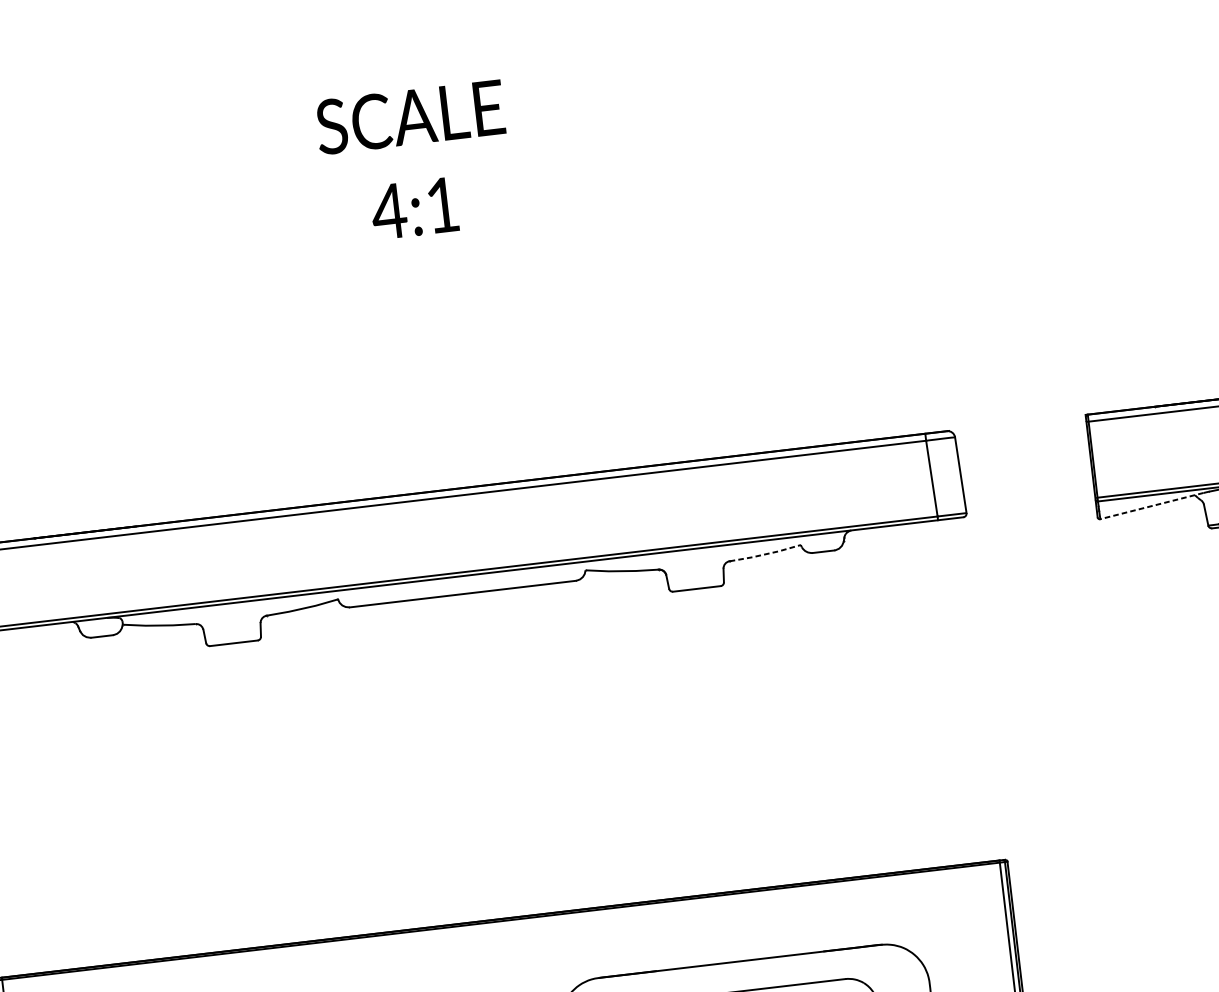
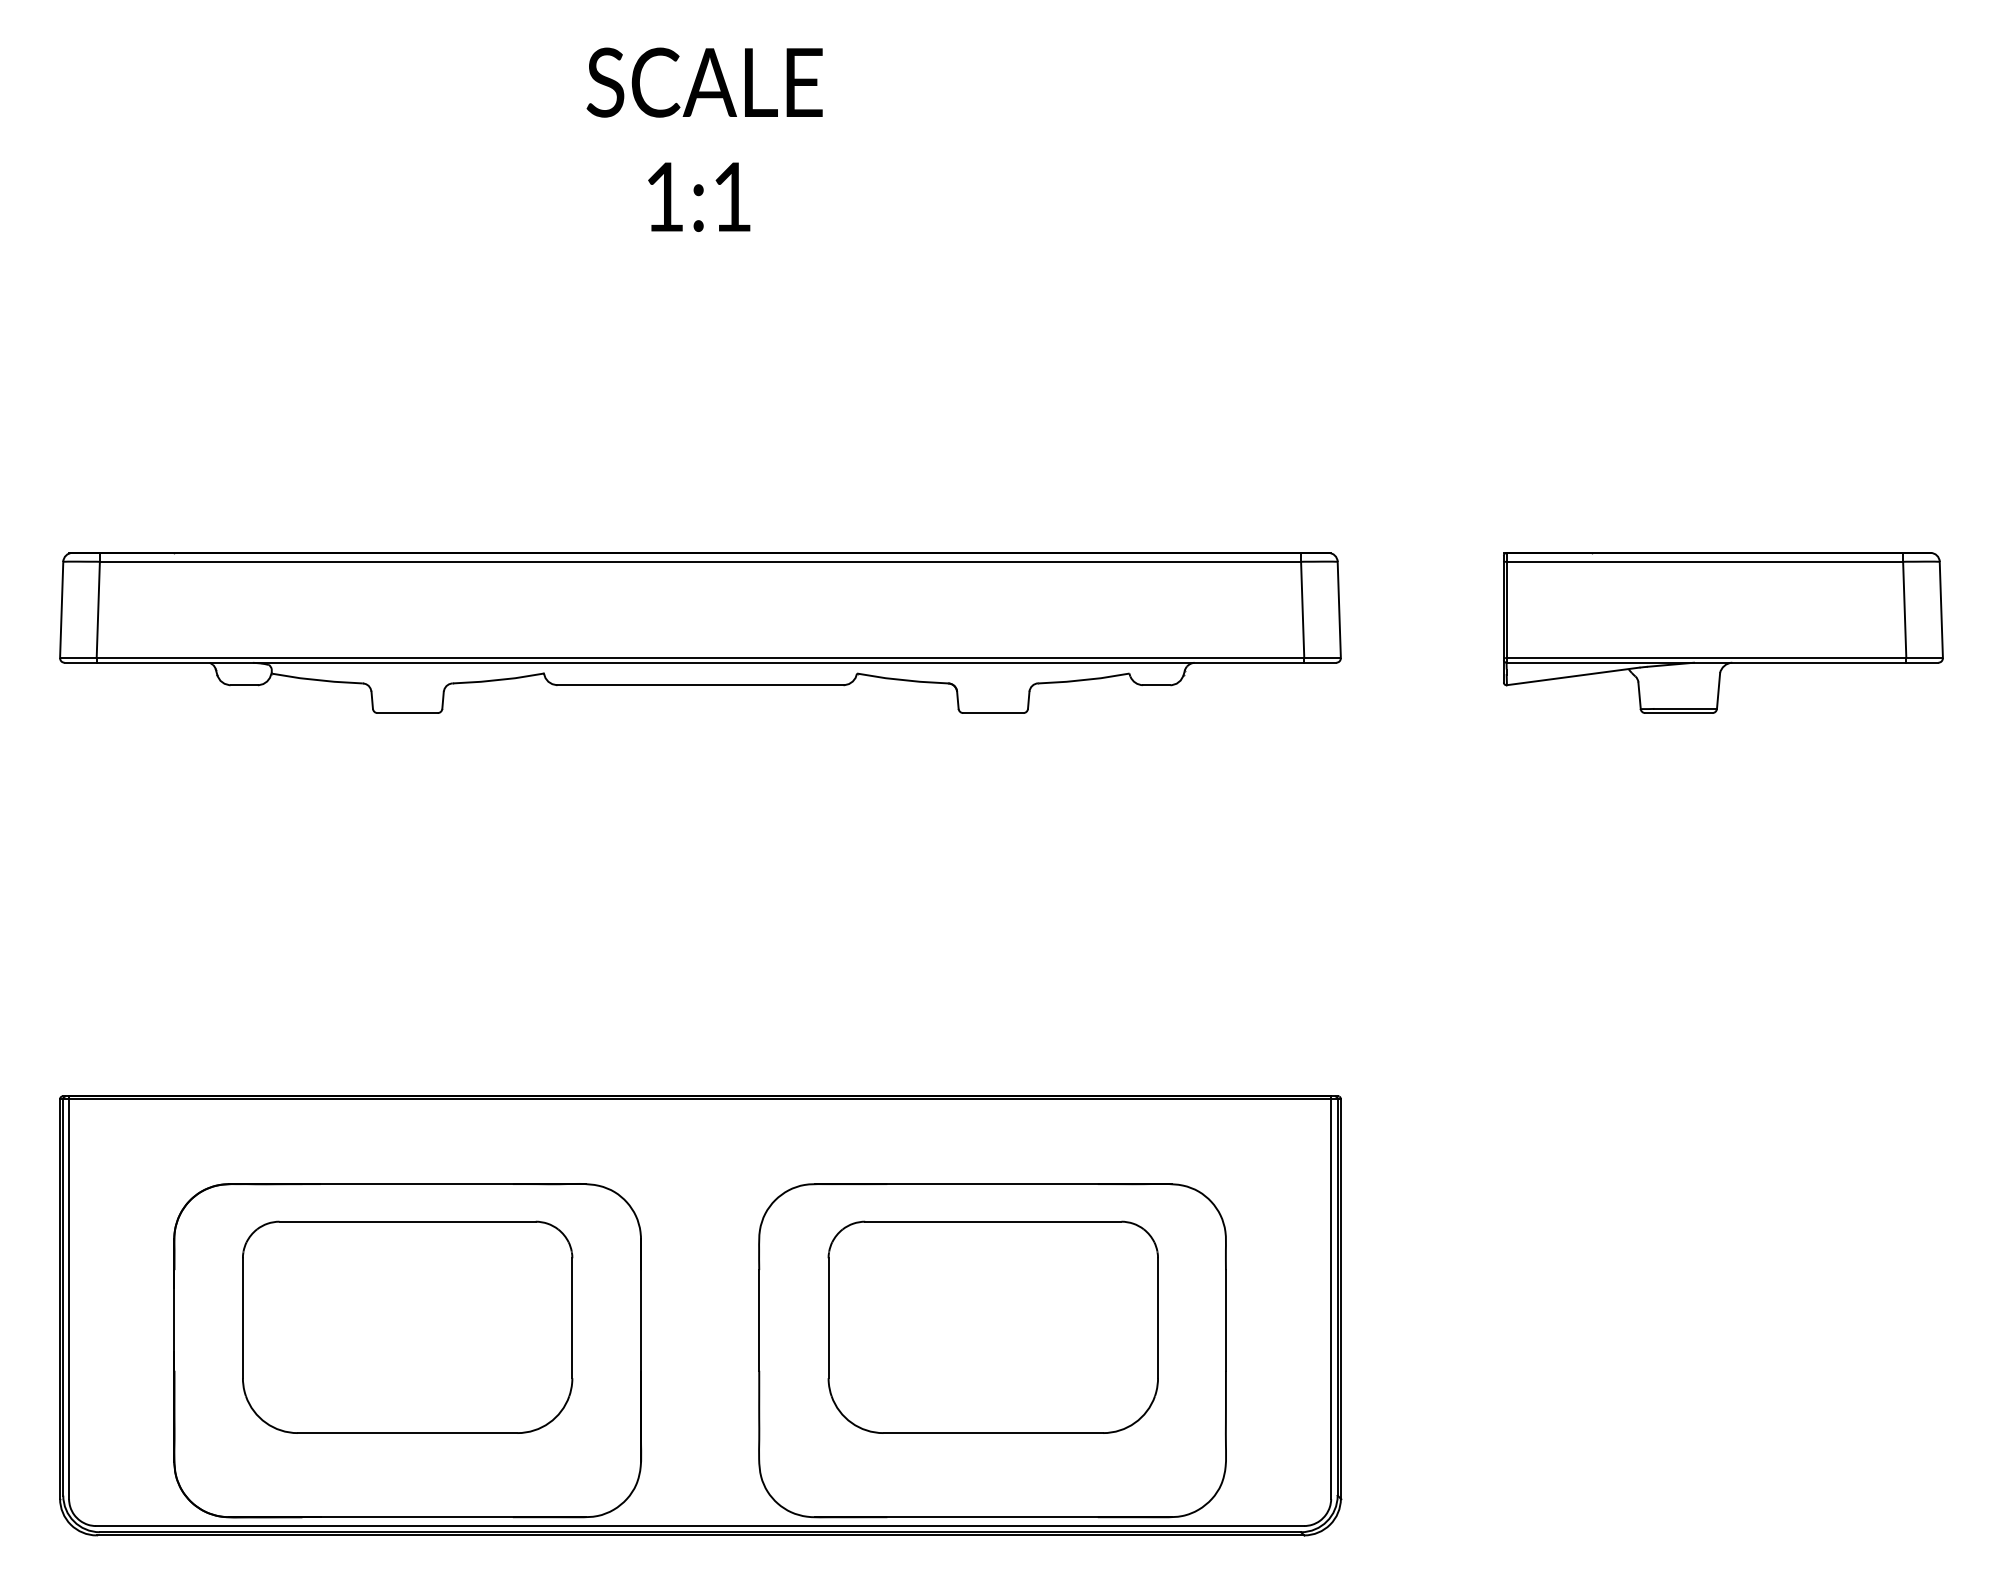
text: (389, 211) -> (664, 196), 4:1 -> 1:1
line: (1152, 506) -> (1573, 676), dashed -> solid
line: (765, 553) -> (1084, 679), dashed -> solid

